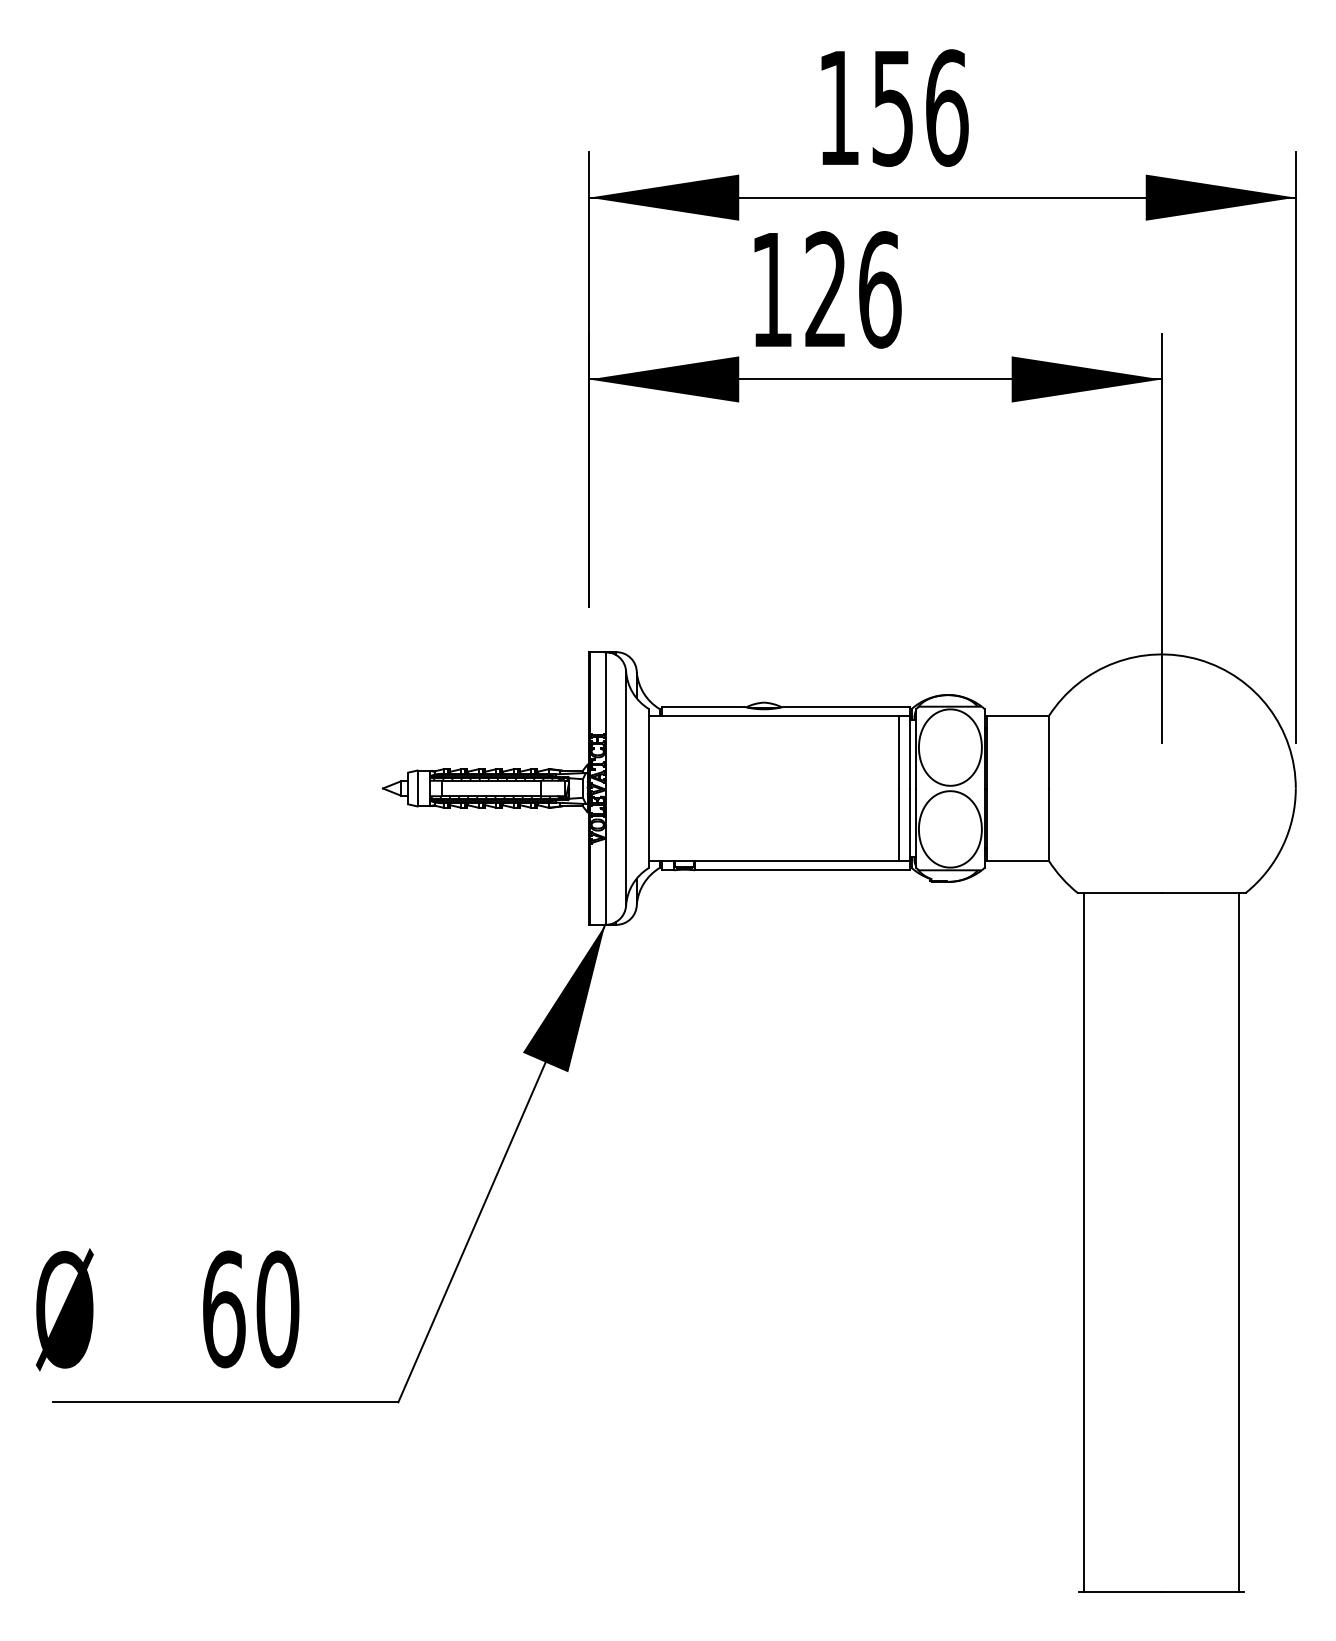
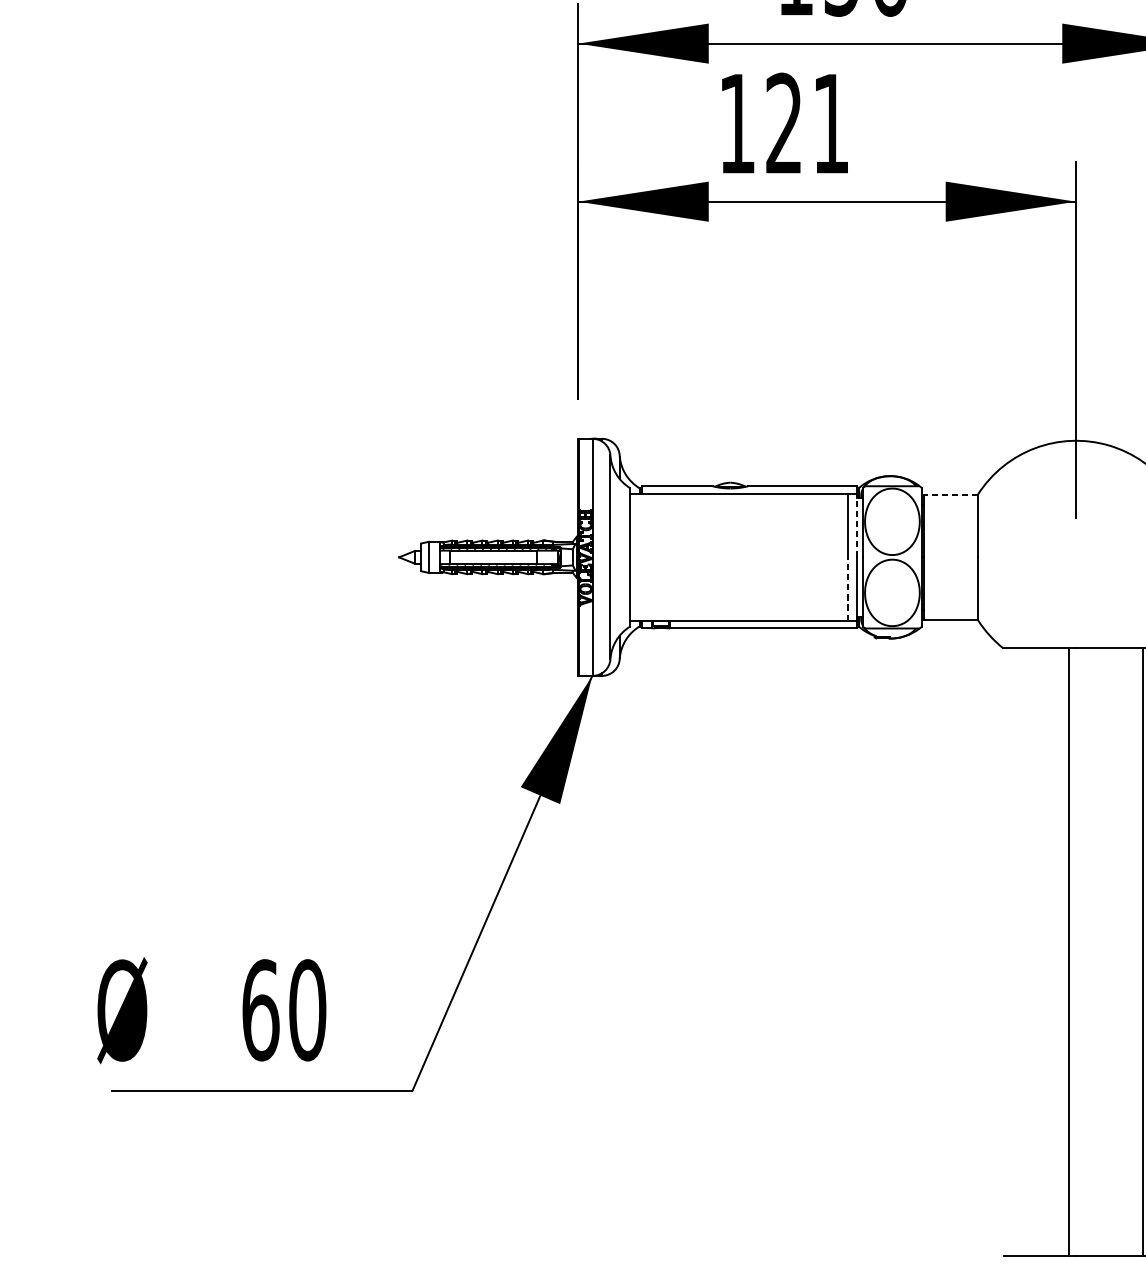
text: (880, 289) -> (831, 123), 126 -> 121
line: (1017, 716) -> (950, 494), solid -> dashed
line: (910, 751) -> (857, 525), solid -> dashed
line: (898, 824) -> (847, 588), solid -> dashed
line: (1084, 1242) -> (1068, 952), moved

